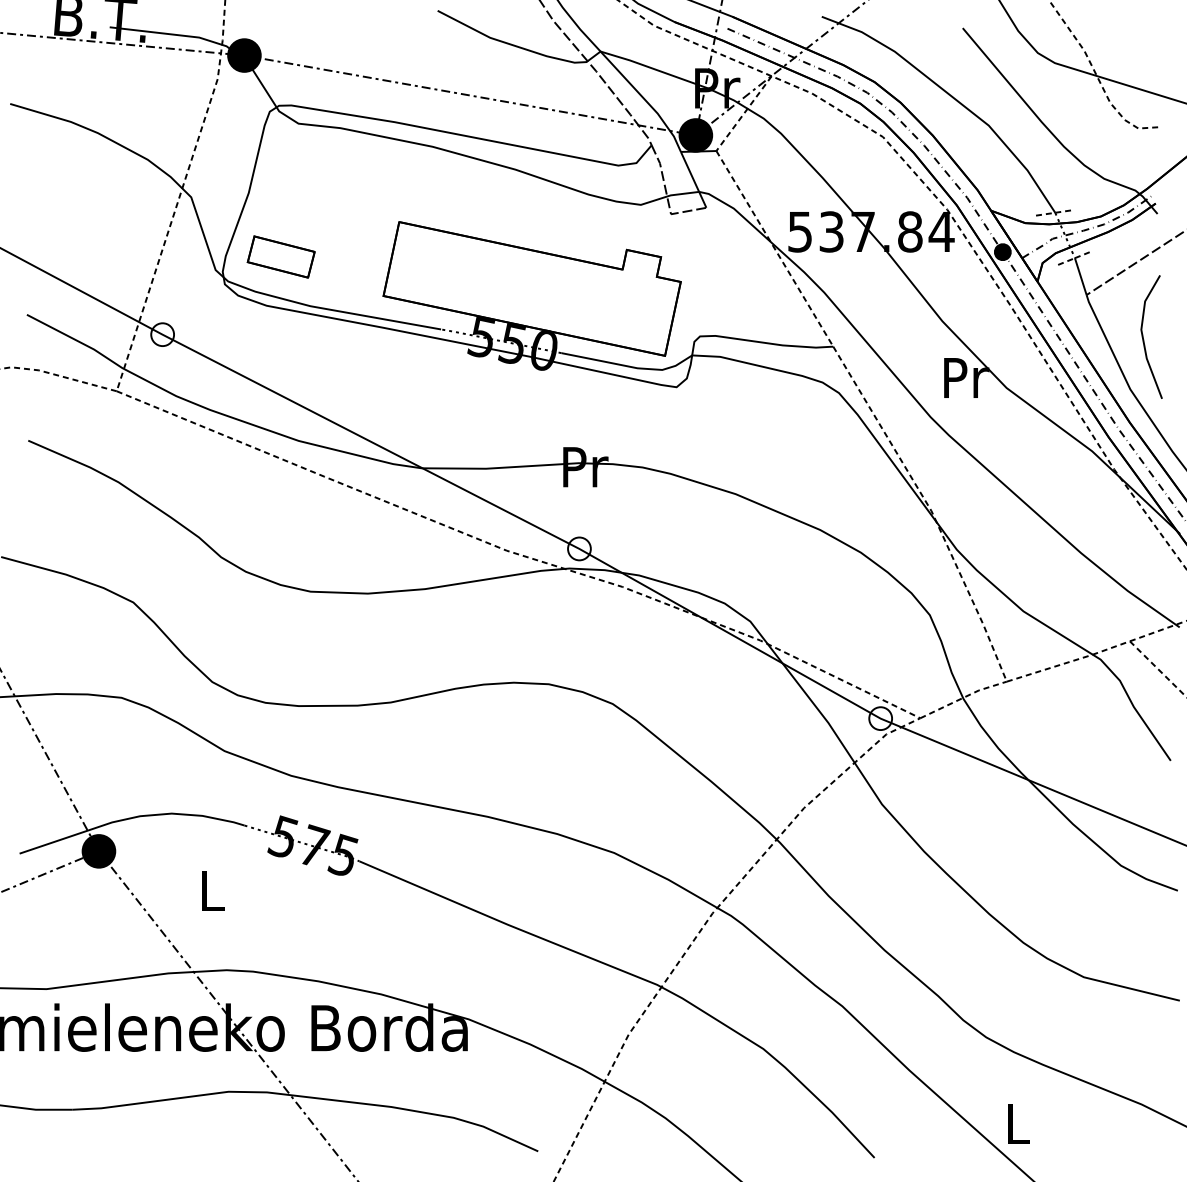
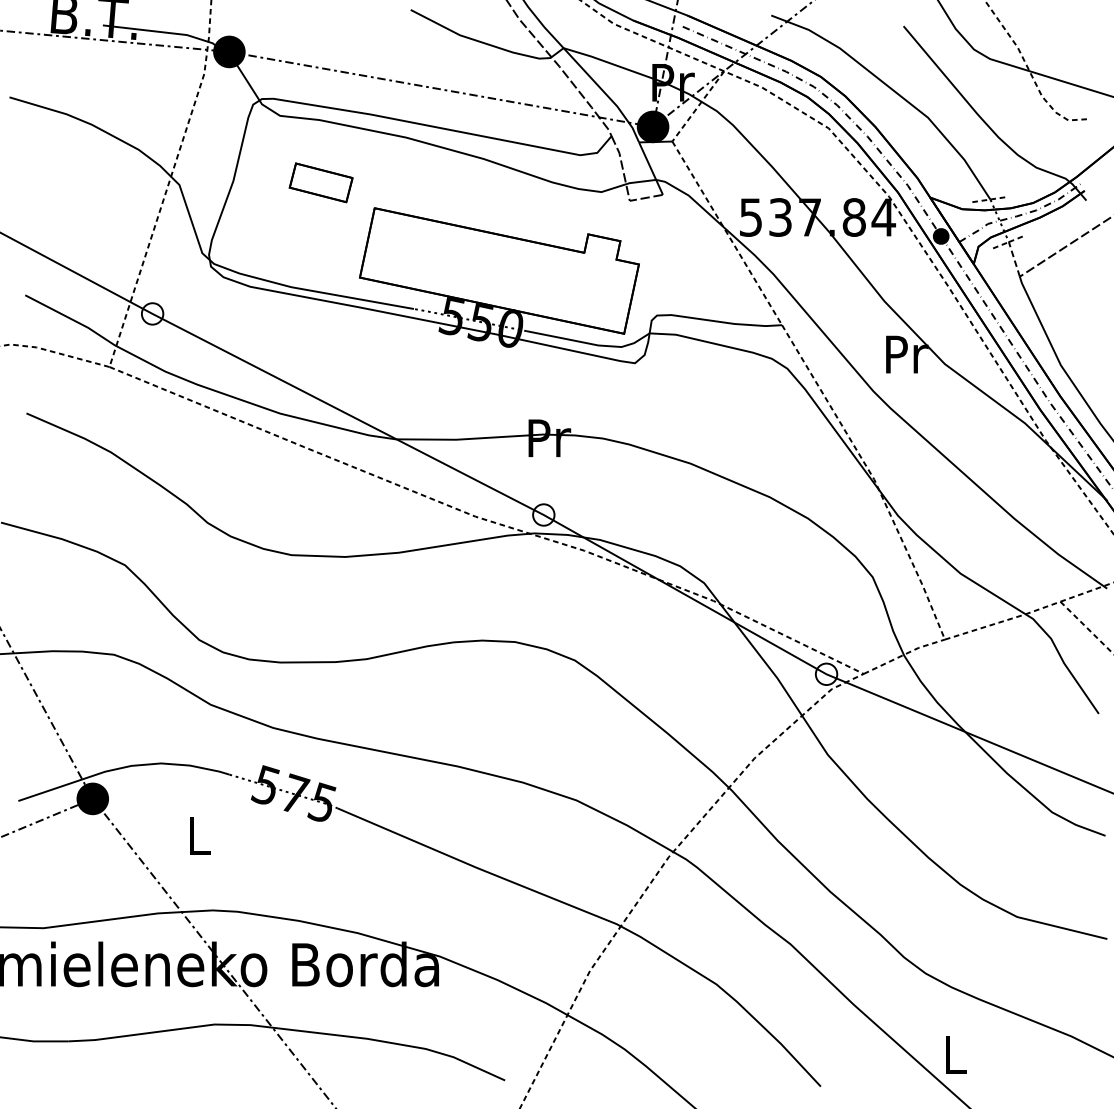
part: (280, 256) -> (320, 182), moved
line: (1080, 276) -> (1014, 259), solid -> dashed
line: (1144, 339) -> (1074, 318), removed

